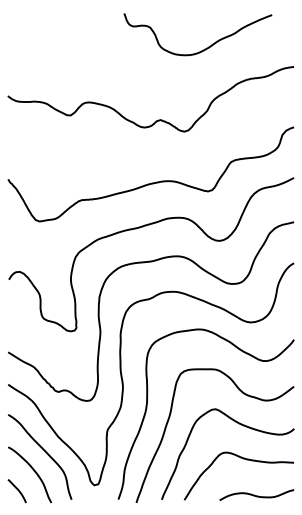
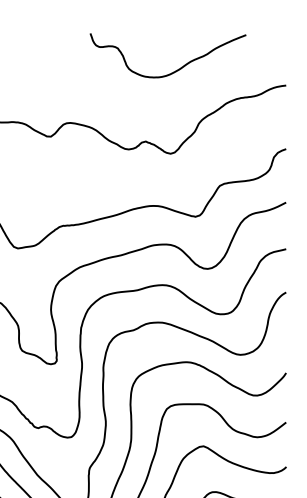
curve: (206, 47) -> (177, 69), moved

